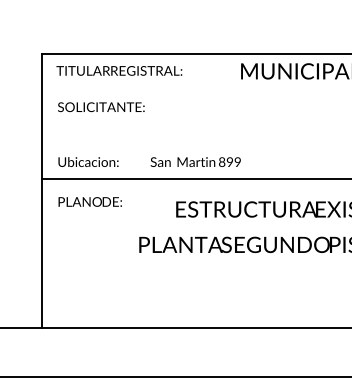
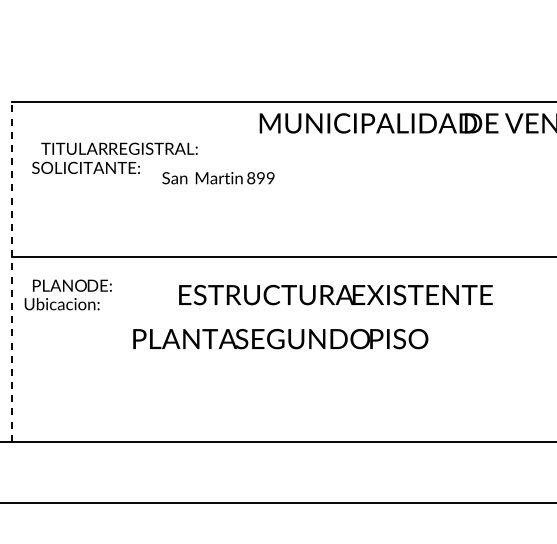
text: (119, 70) -> (119, 148), moved
text: (87, 161) -> (61, 303), moved
text: (195, 162) -> (218, 178), moved
line: (42, 191) -> (12, 272), solid -> dashed

